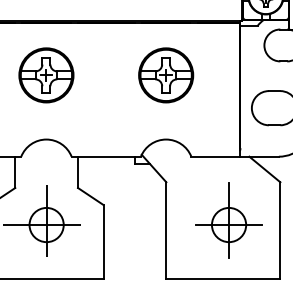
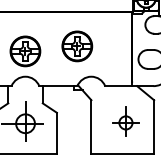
part: (46, 75) -> (25, 51), moved
part: (166, 75) -> (77, 46), moved
part: (228, 219) -> (125, 120), size x0.7

